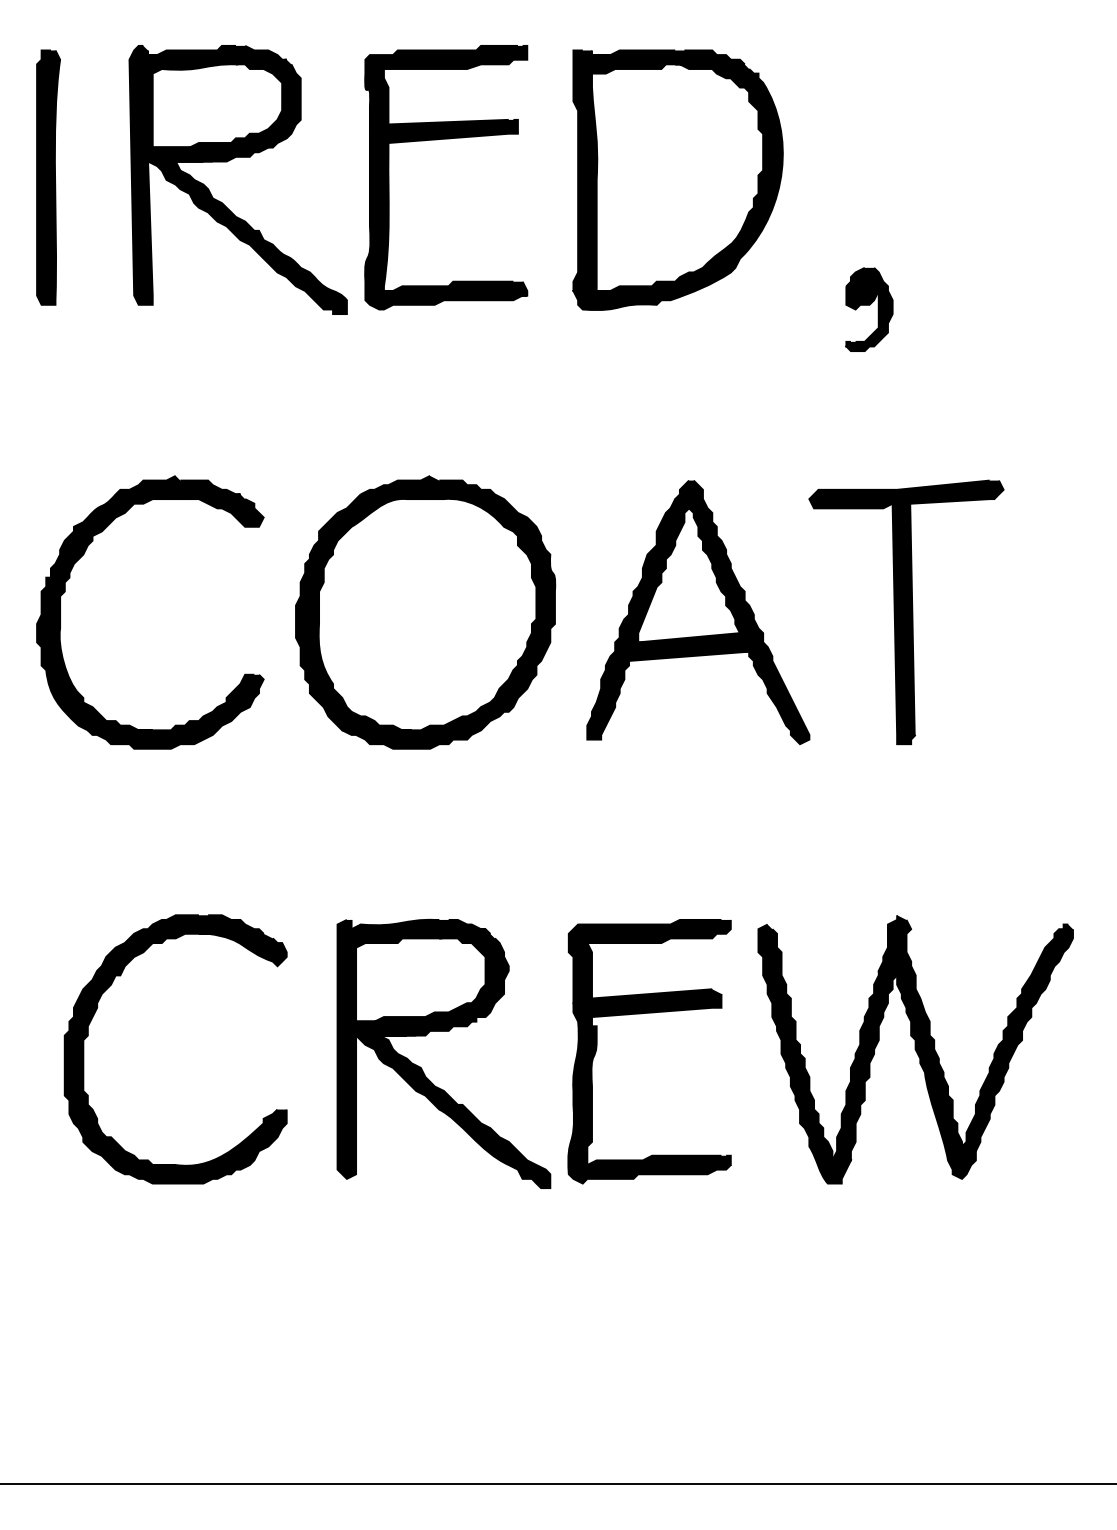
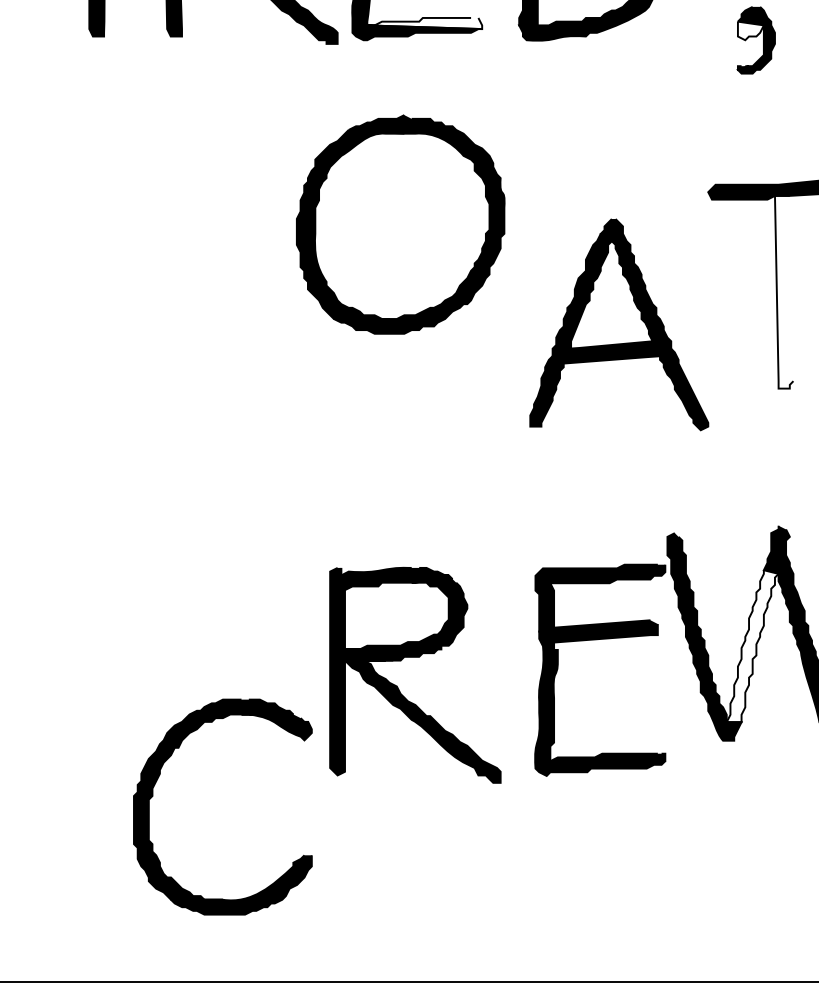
fill: (455, 288) -> (424, 23), removed
fill: (862, 297) -> (750, 30), removed
part: (70, 578) -> (116, 255), removed
part: (425, 612) -> (400, 224), moved
part: (698, 612) -> (619, 324), moved
fill: (903, 623) -> (783, 291), removed
part: (97, 1009) -> (160, 775), moved
part: (641, 1014) -> (593, 640), moved
part: (443, 1031) -> (415, 657), moved
fill: (864, 1065) -> (752, 646), removed

